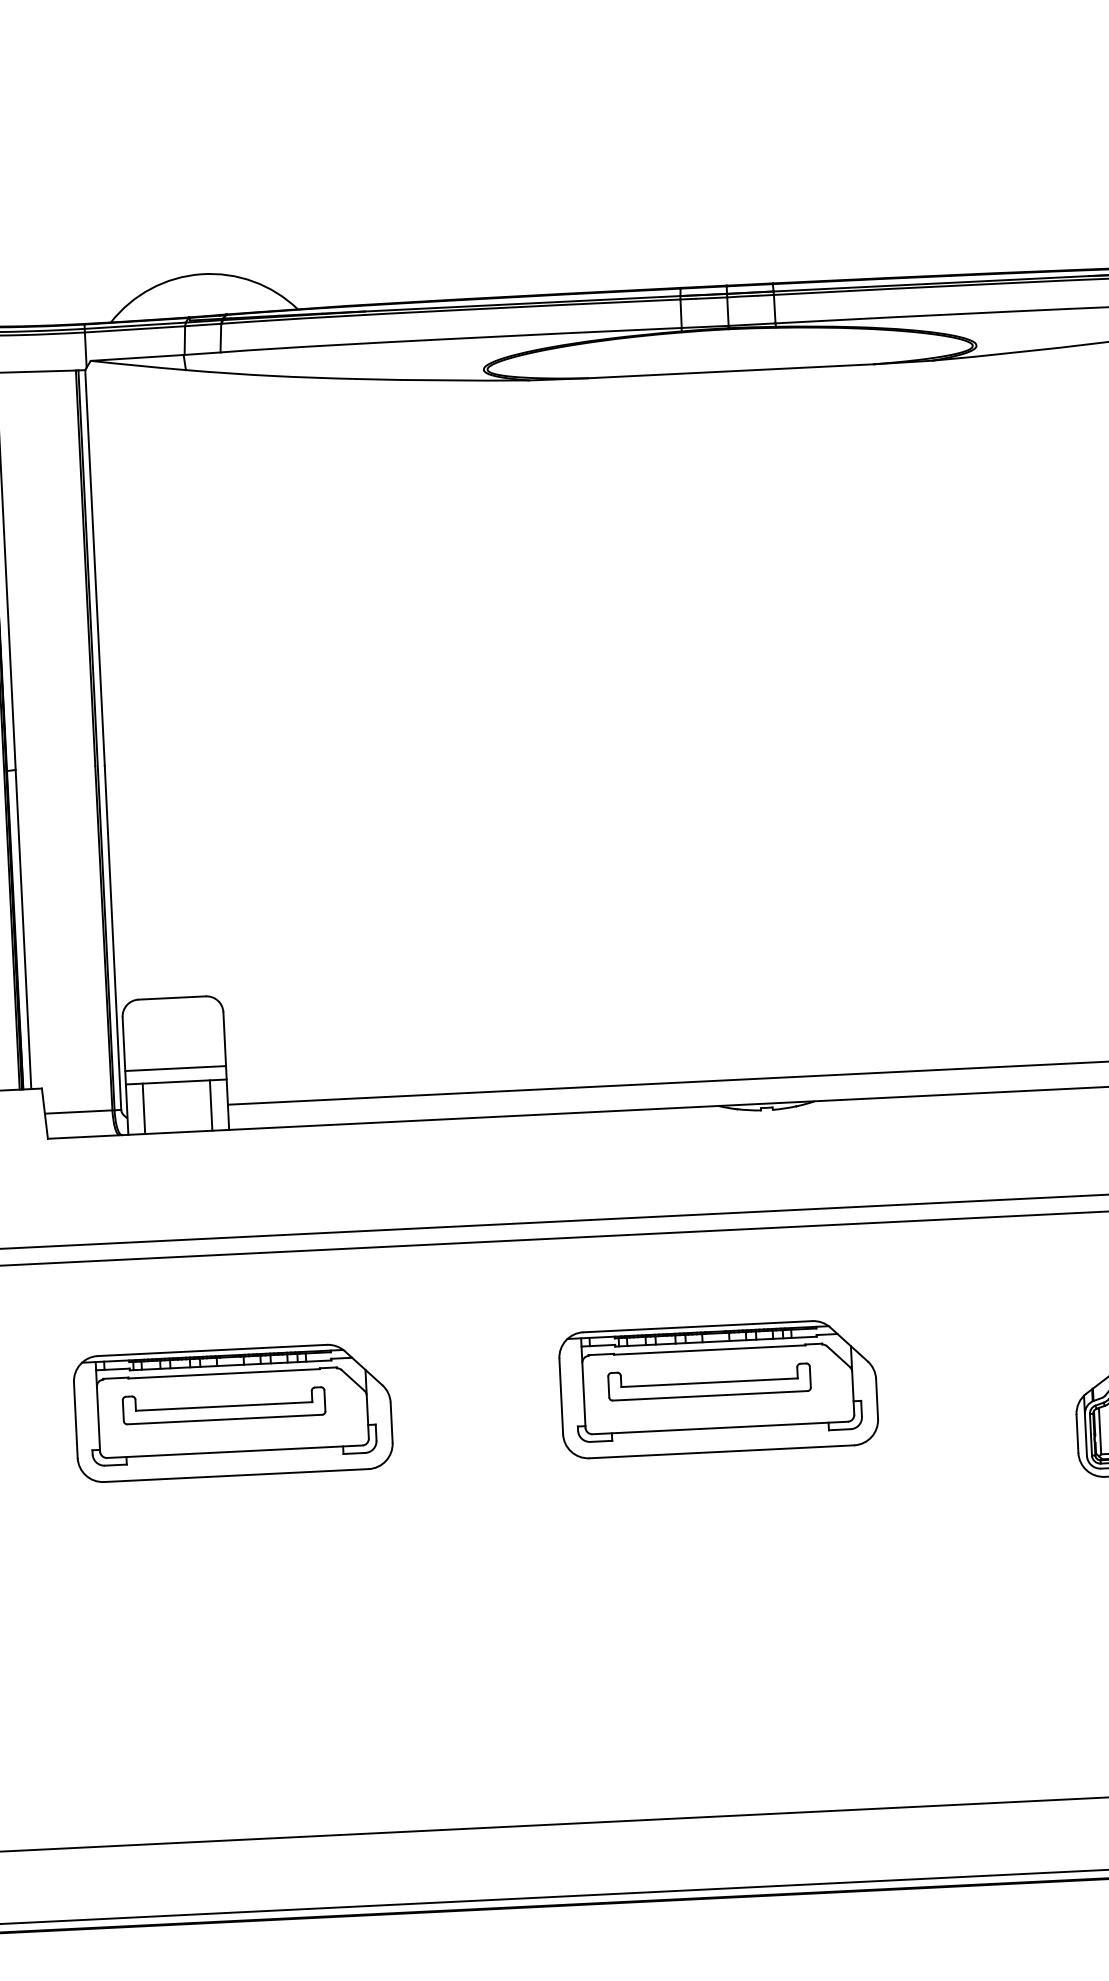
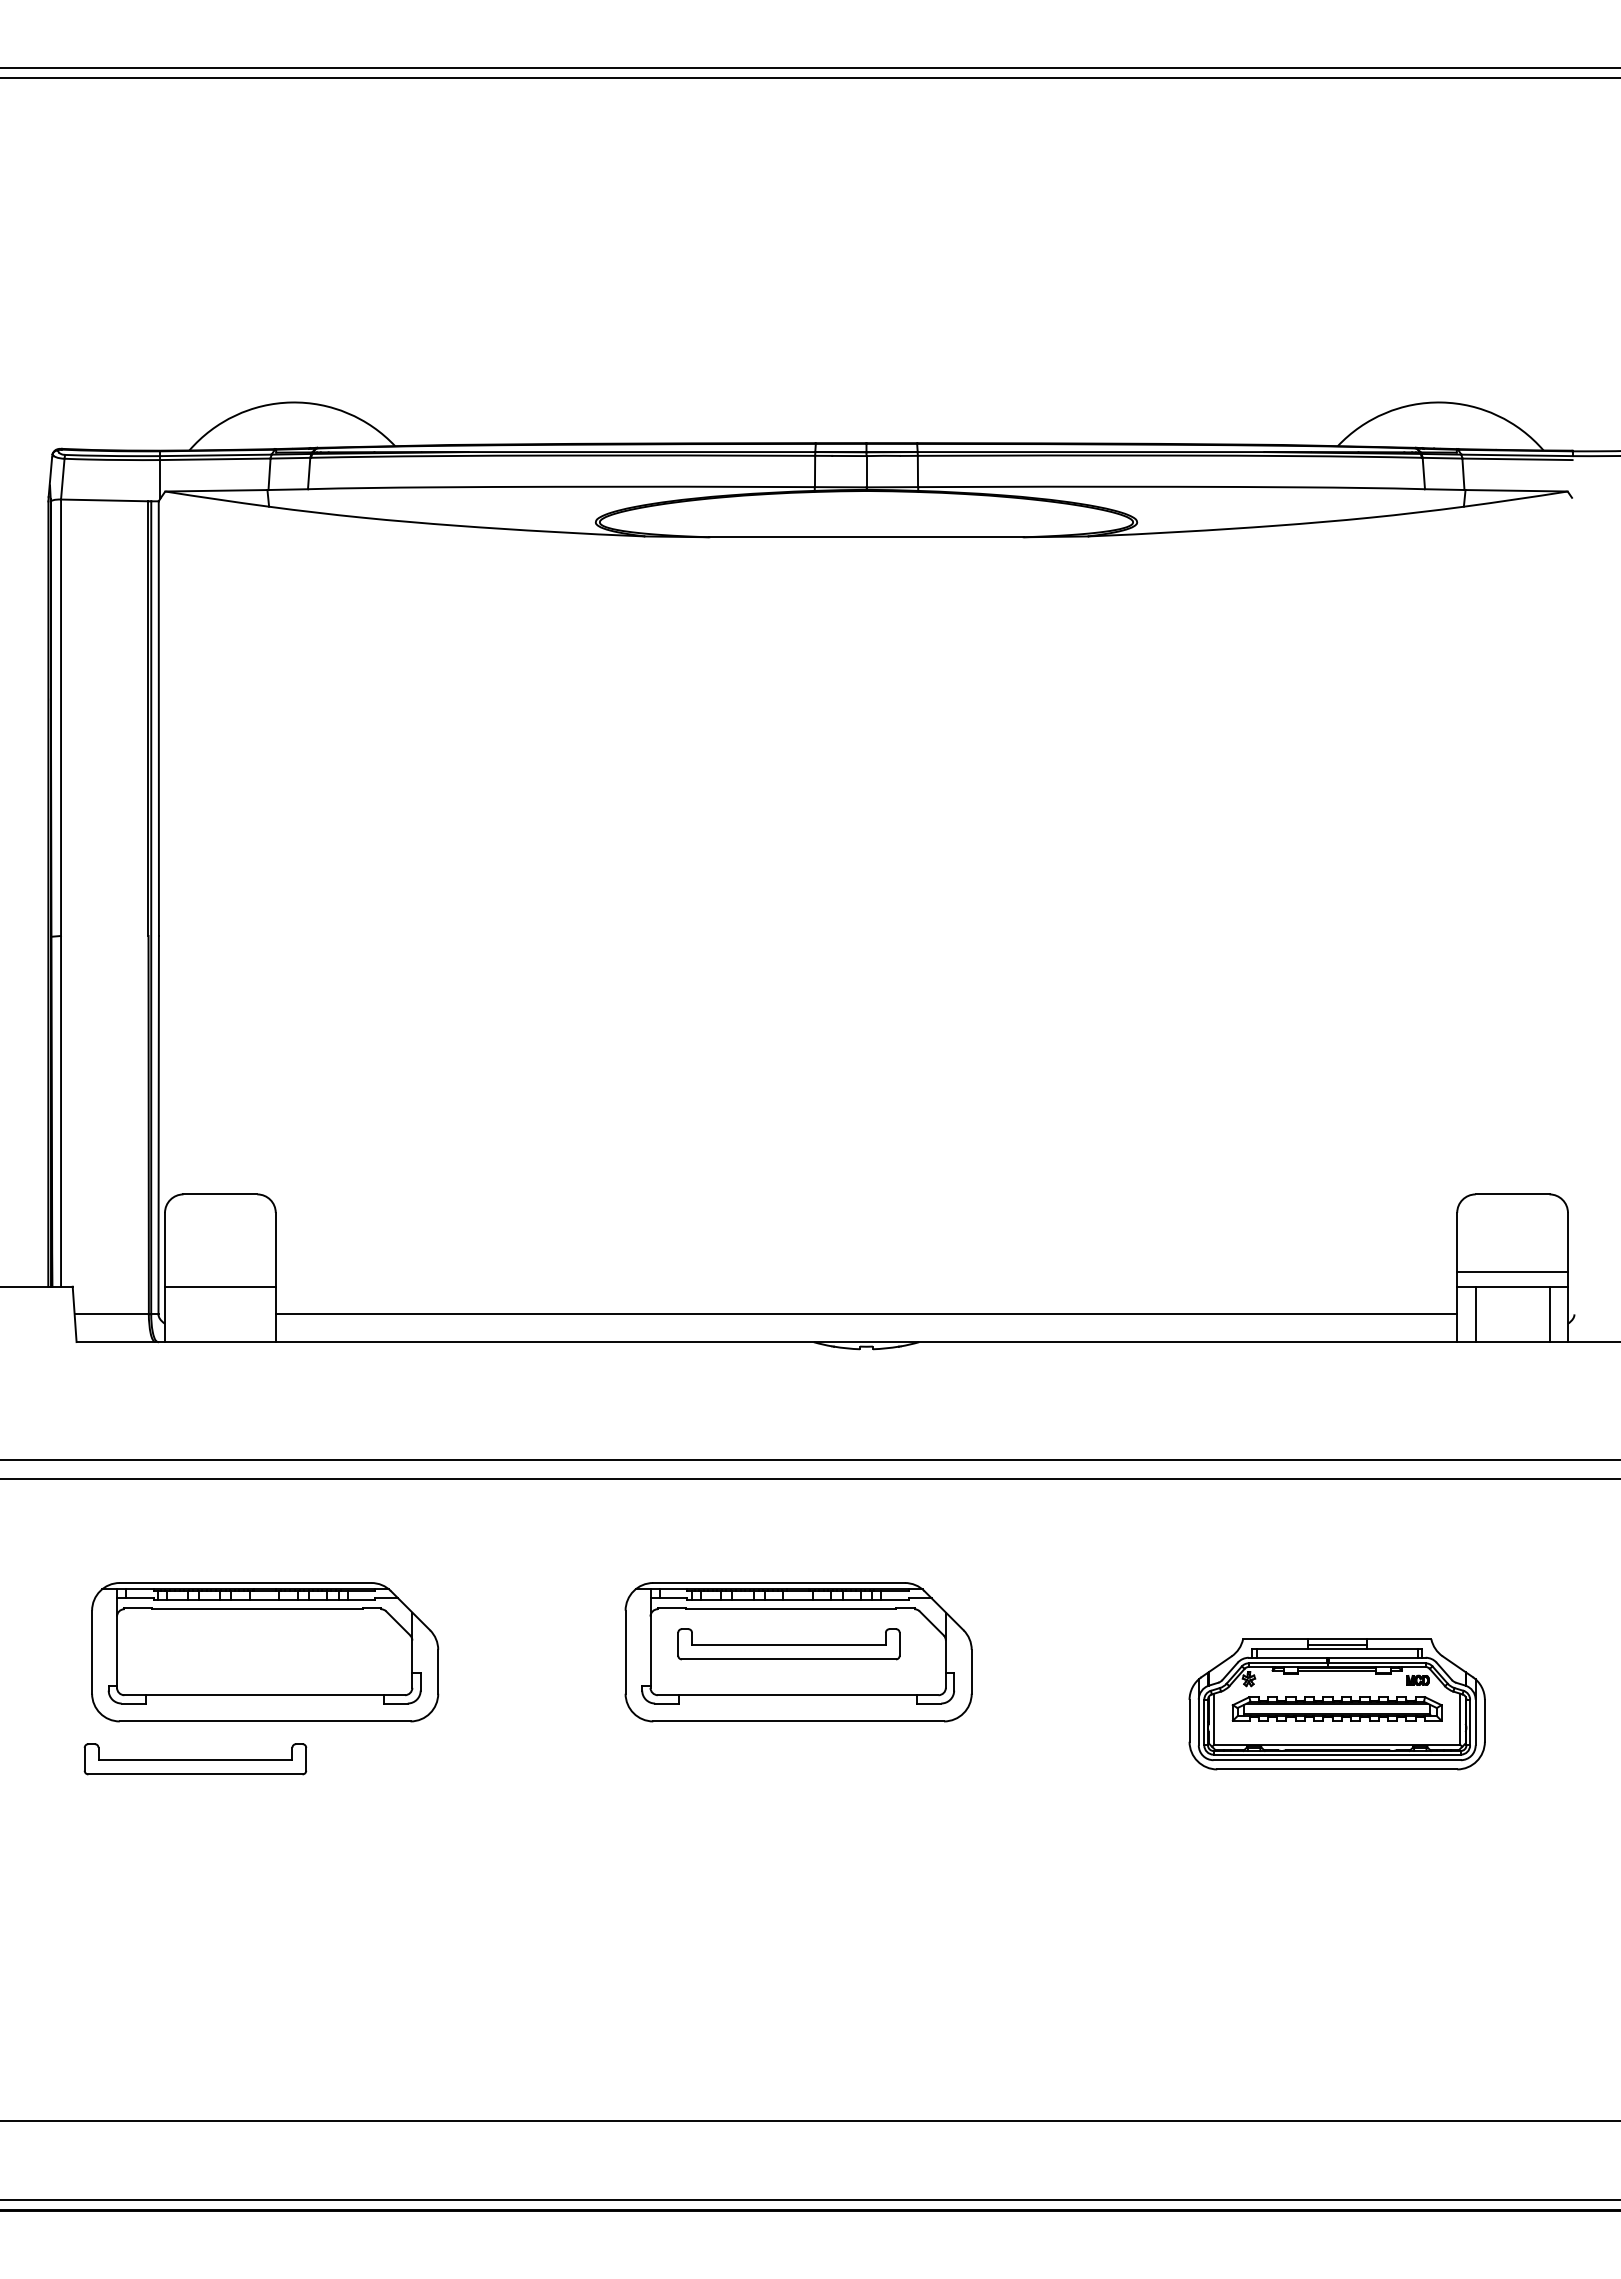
line: (175, 1068) -> (220, 1271), removed
line: (211, 1105) -> (257, 1314), removed
line: (143, 1108) -> (183, 1314), removed
part: (224, 1405) -> (195, 1759), moved

